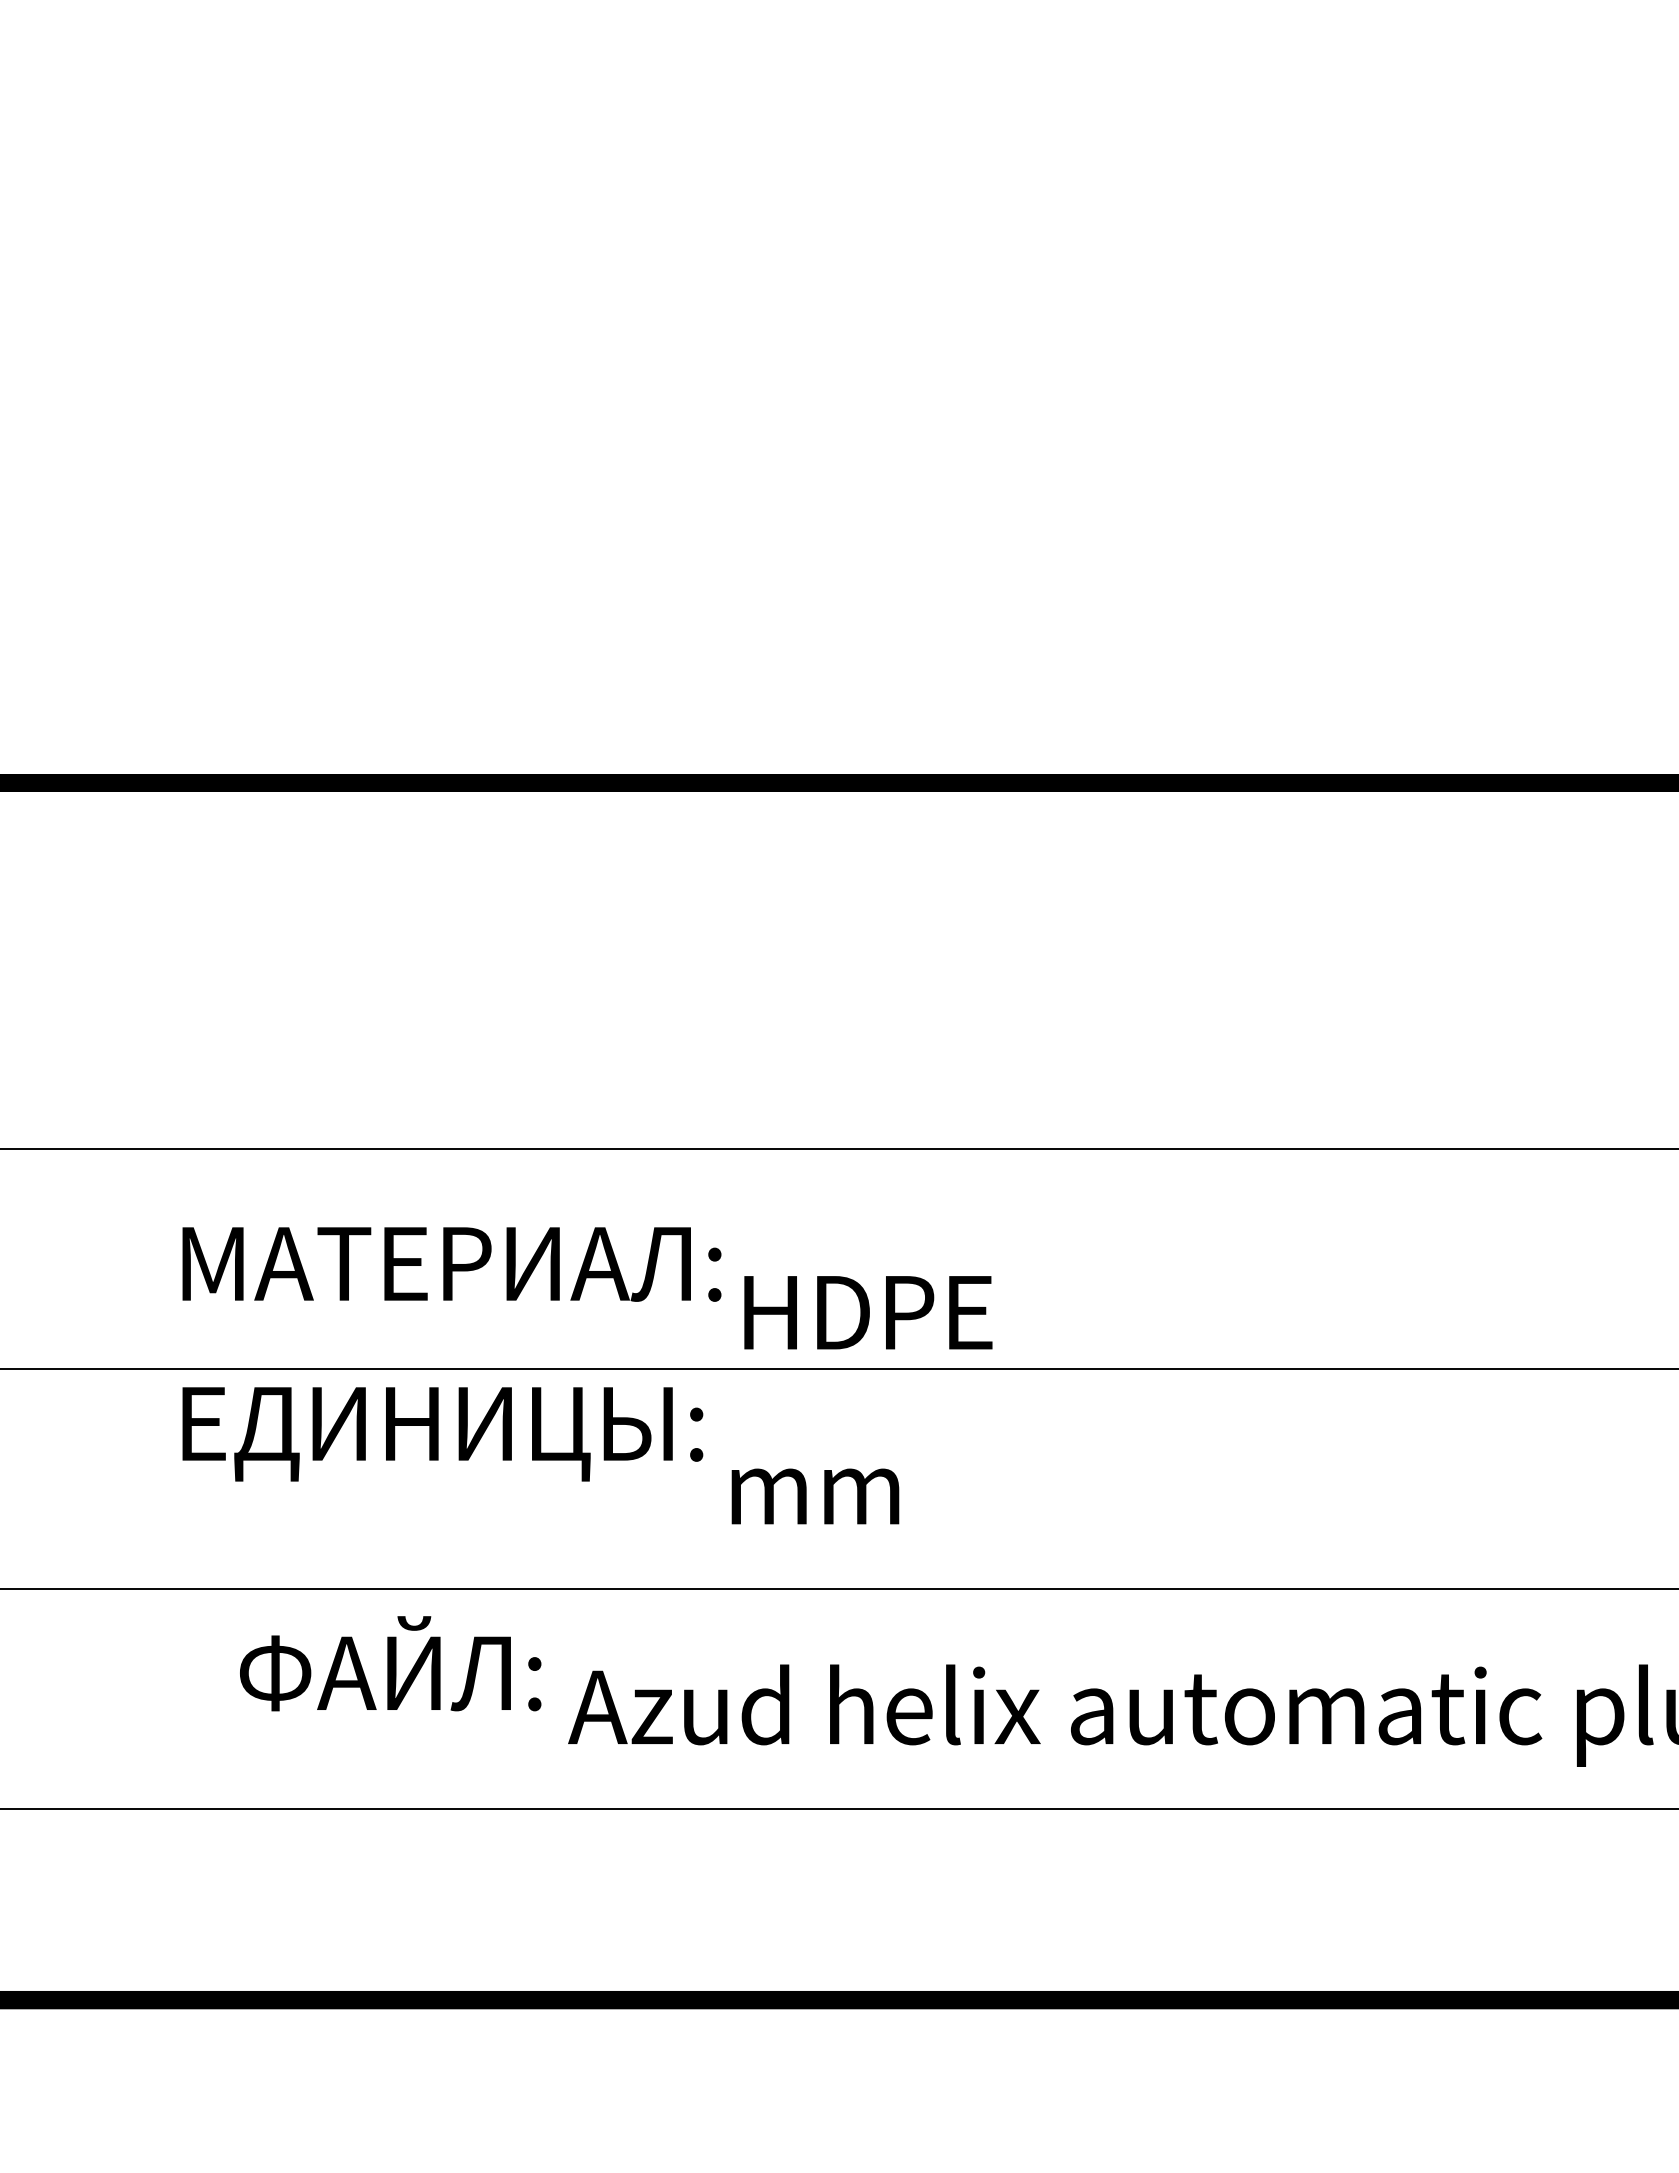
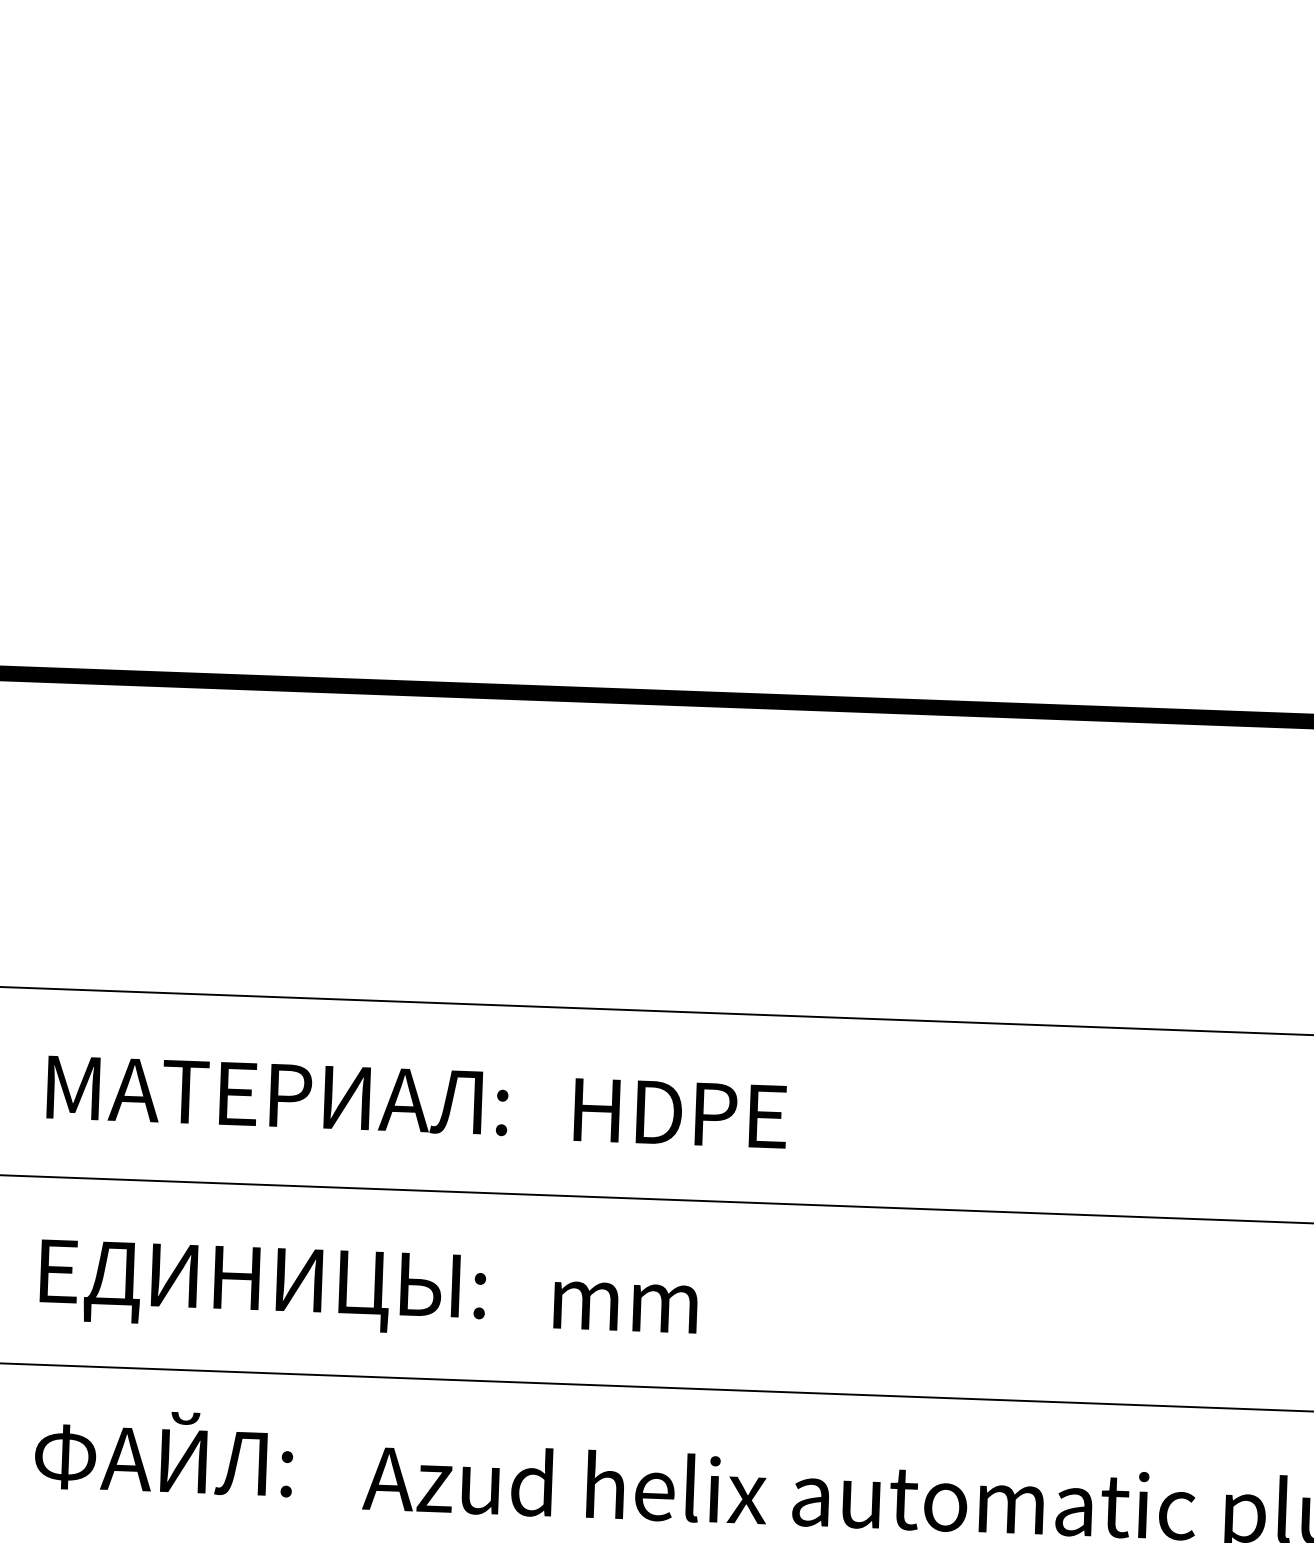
text: (868, 1312) -> (680, 1113), moved
text: (442, 1434) -> (262, 1287), moved
text: (815, 1496) -> (625, 1307), moved
text: (390, 1663) -> (164, 1452), moved

